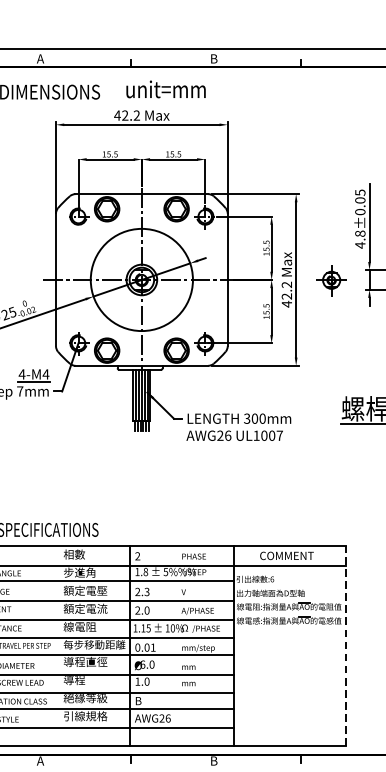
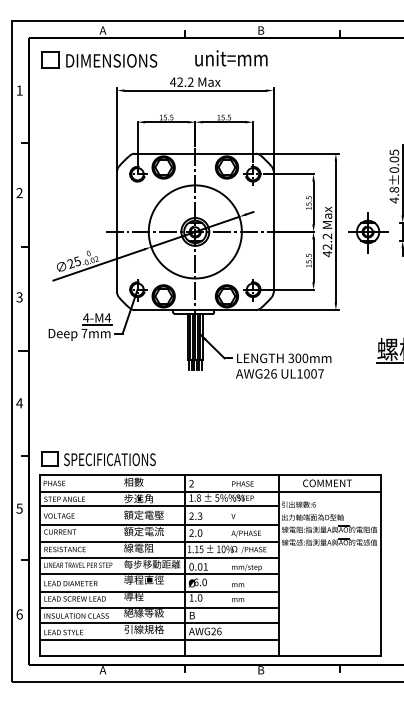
text: (166, 89) -> (231, 58), moved
part: (331, 280) -> (368, 232), size x1.43
line: (346, 646) -> (381, 565), dashed -> solid

